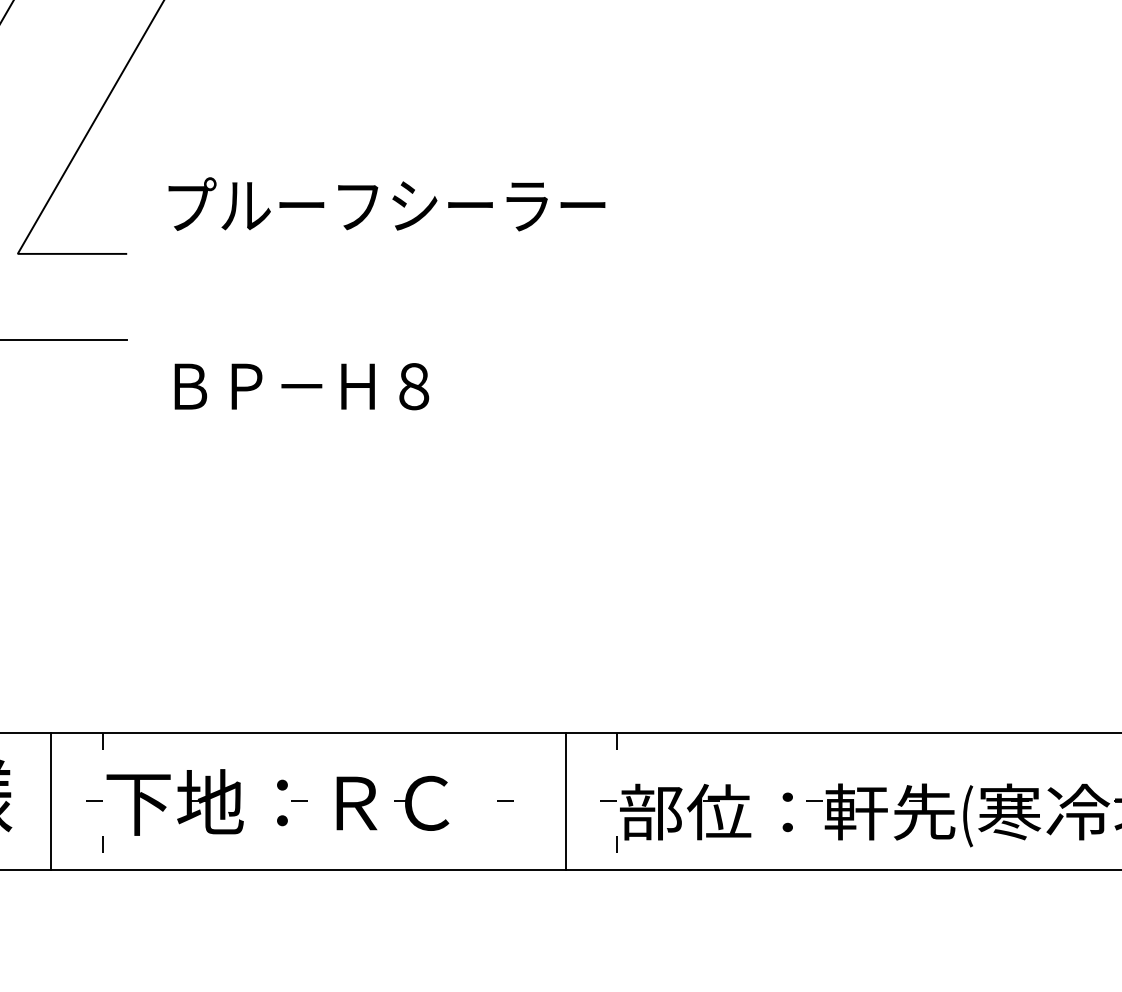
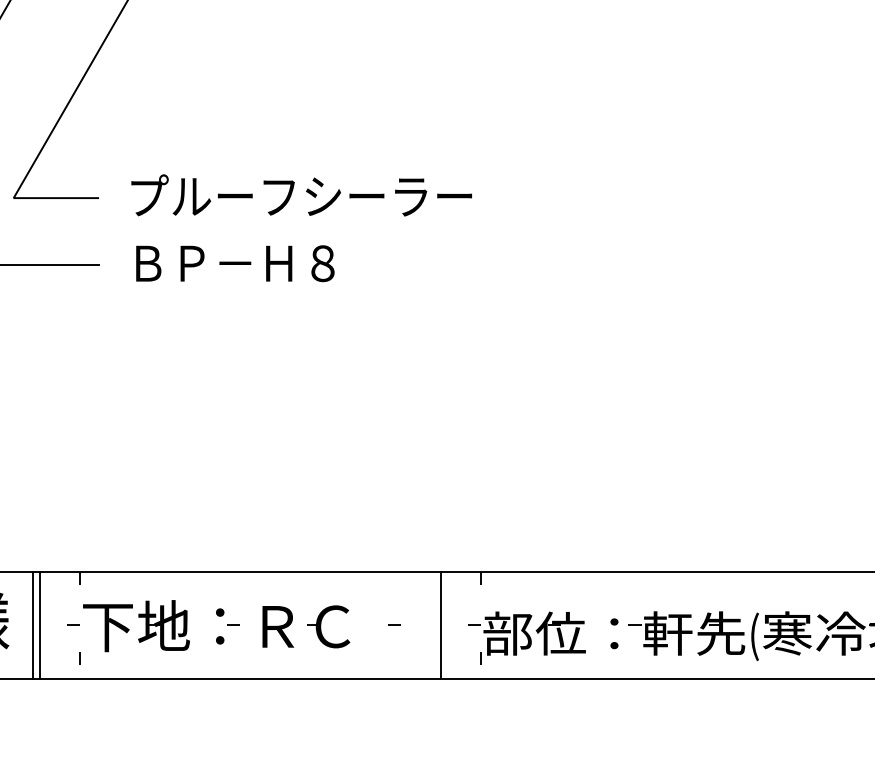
text: (386, 204) -> (301, 195), moved
text: (302, 386) -> (235, 263), moved
line: (43, 800) -> (33, 624), added

